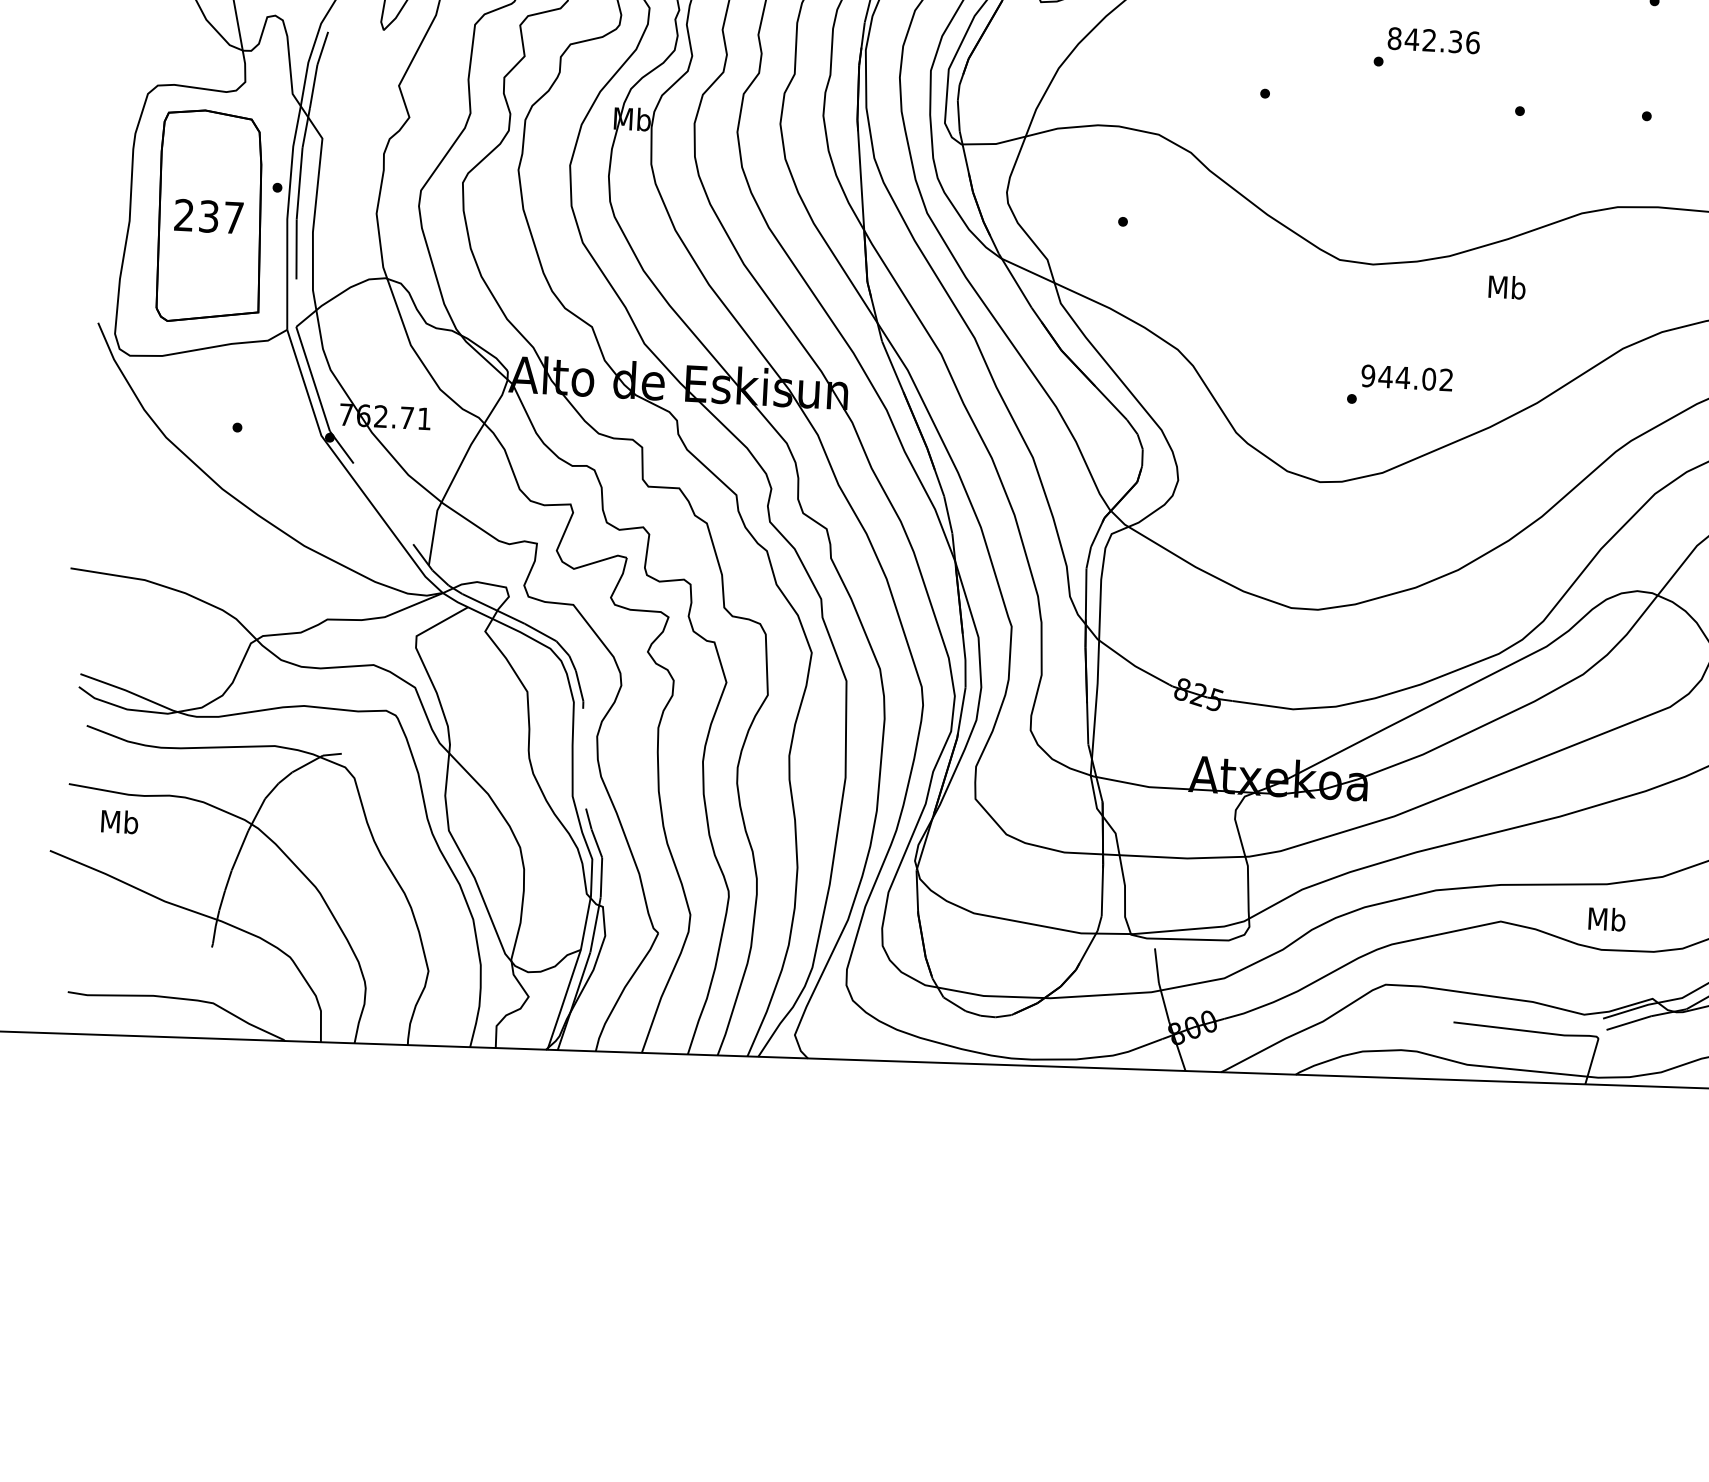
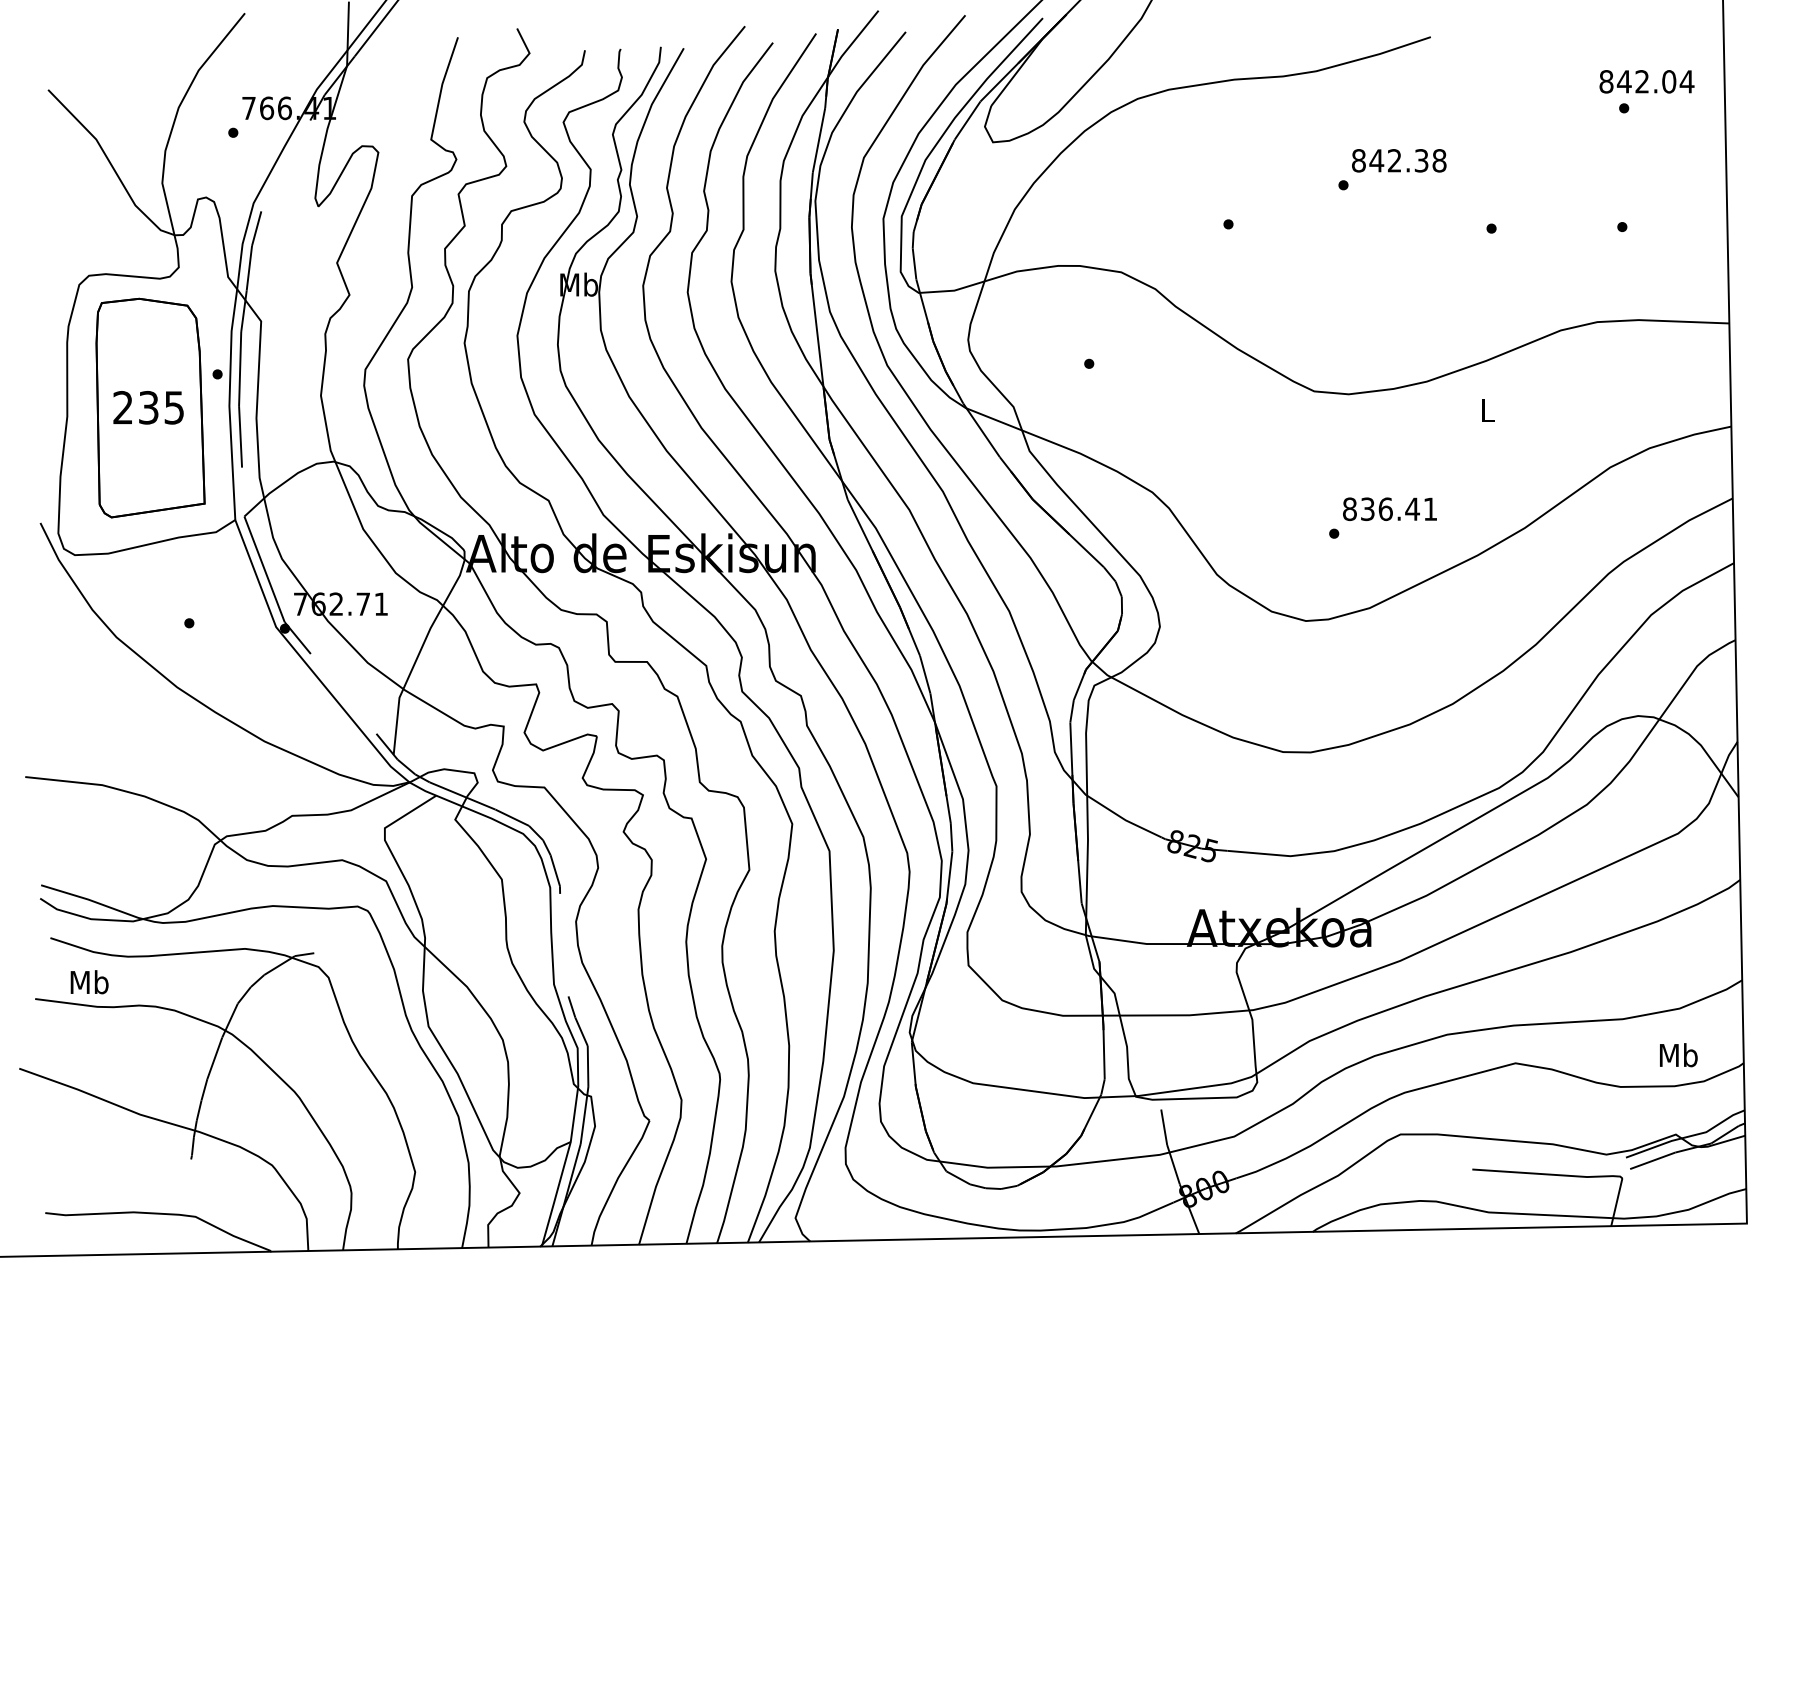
text: (1472, 42) -> (1439, 160), 842.36 -> 842.38
text: (233, 217) -> (173, 407), 237 -> 235
text: (1506, 287) -> (1487, 410), Mb -> L
text: (1406, 378) -> (1389, 509), 944.02 -> 836.41
text: (119, 822) -> (89, 982), moved
text: (1606, 919) -> (1678, 1055), moved

